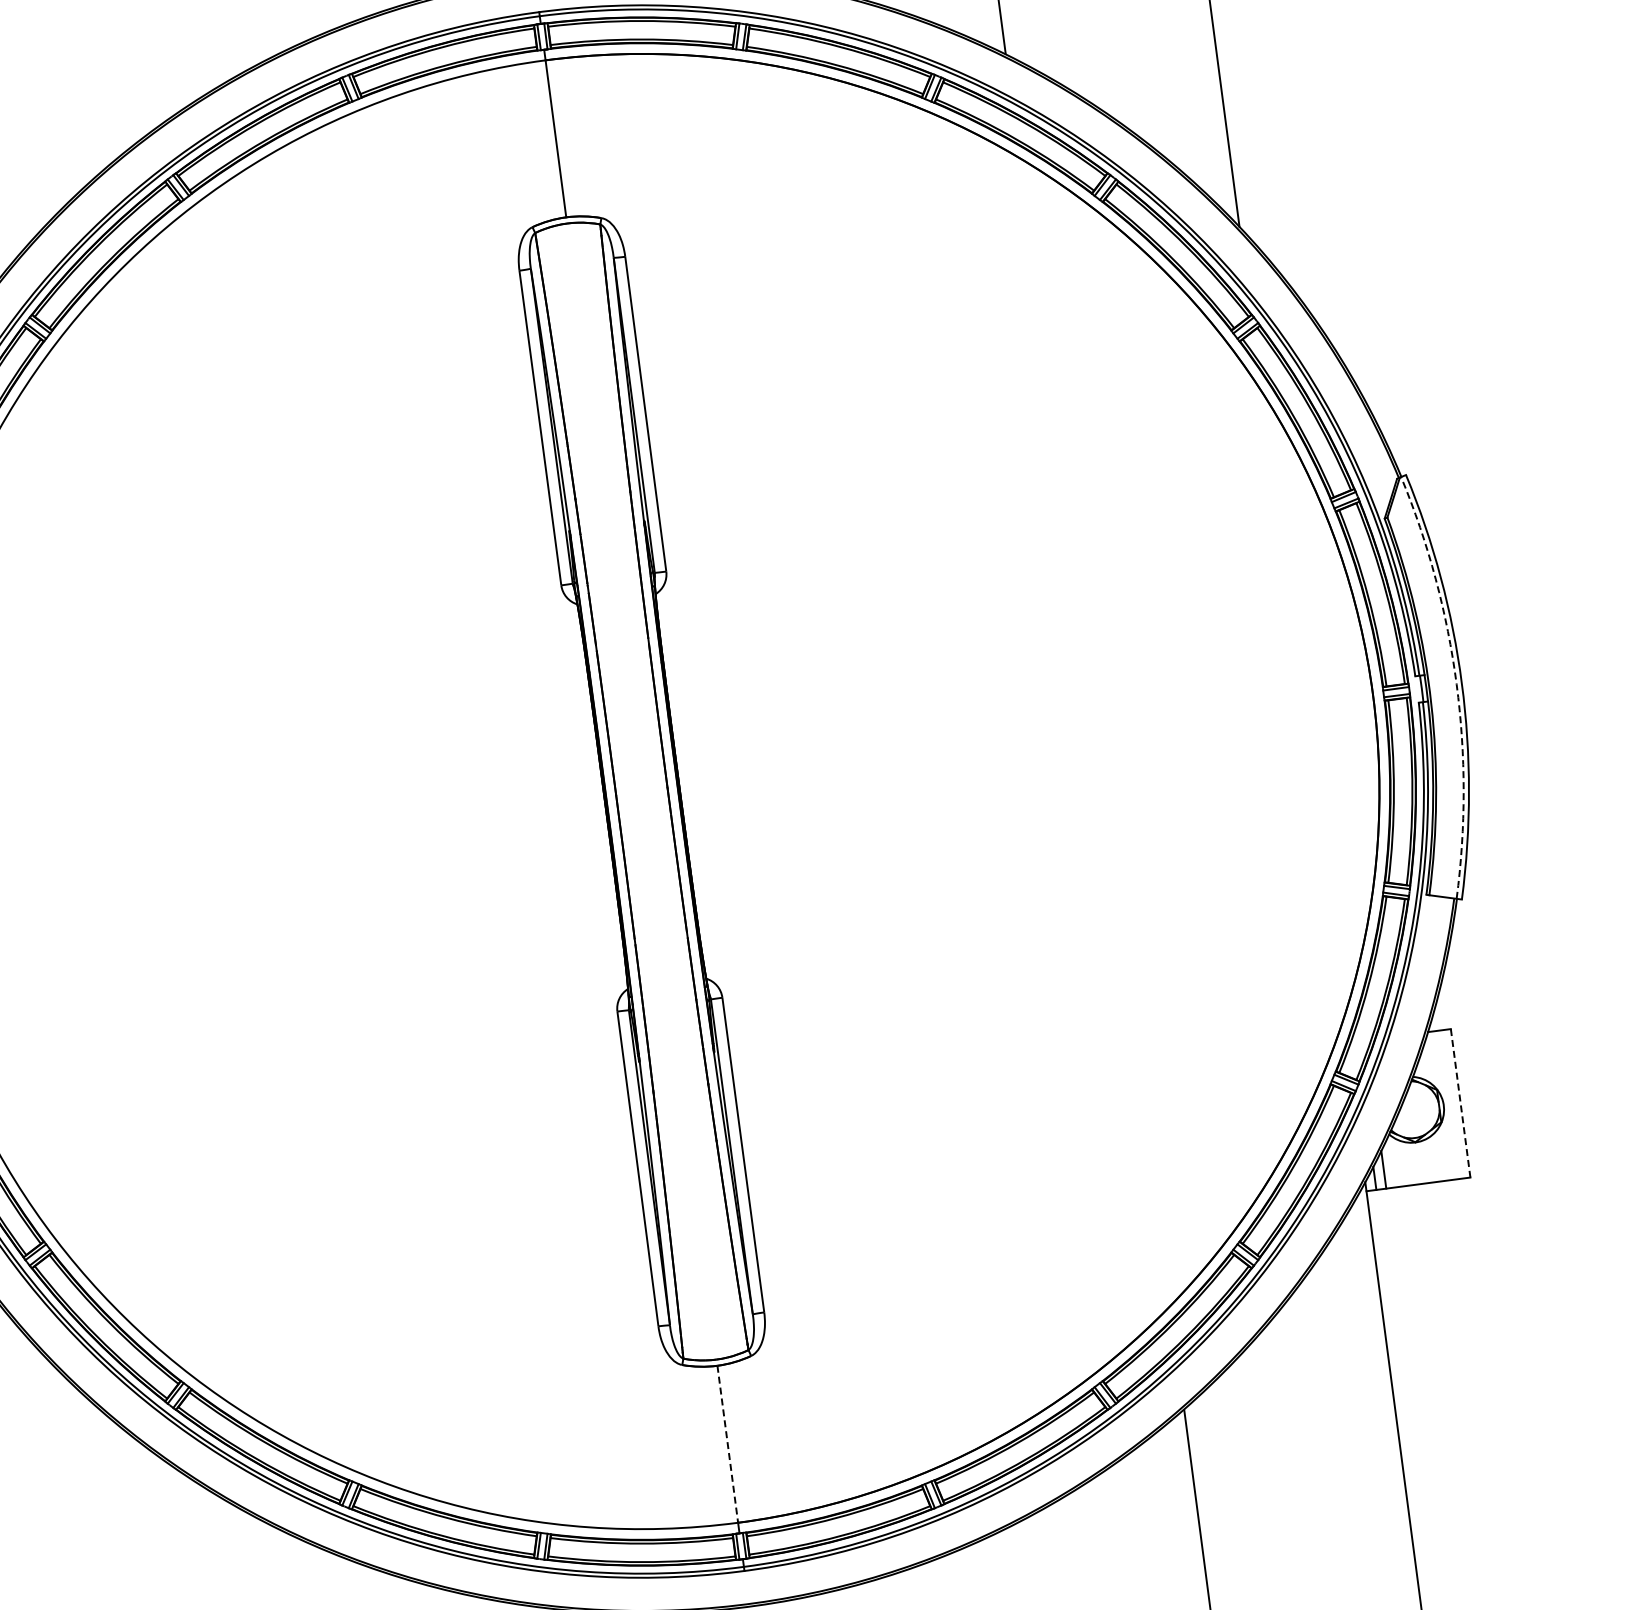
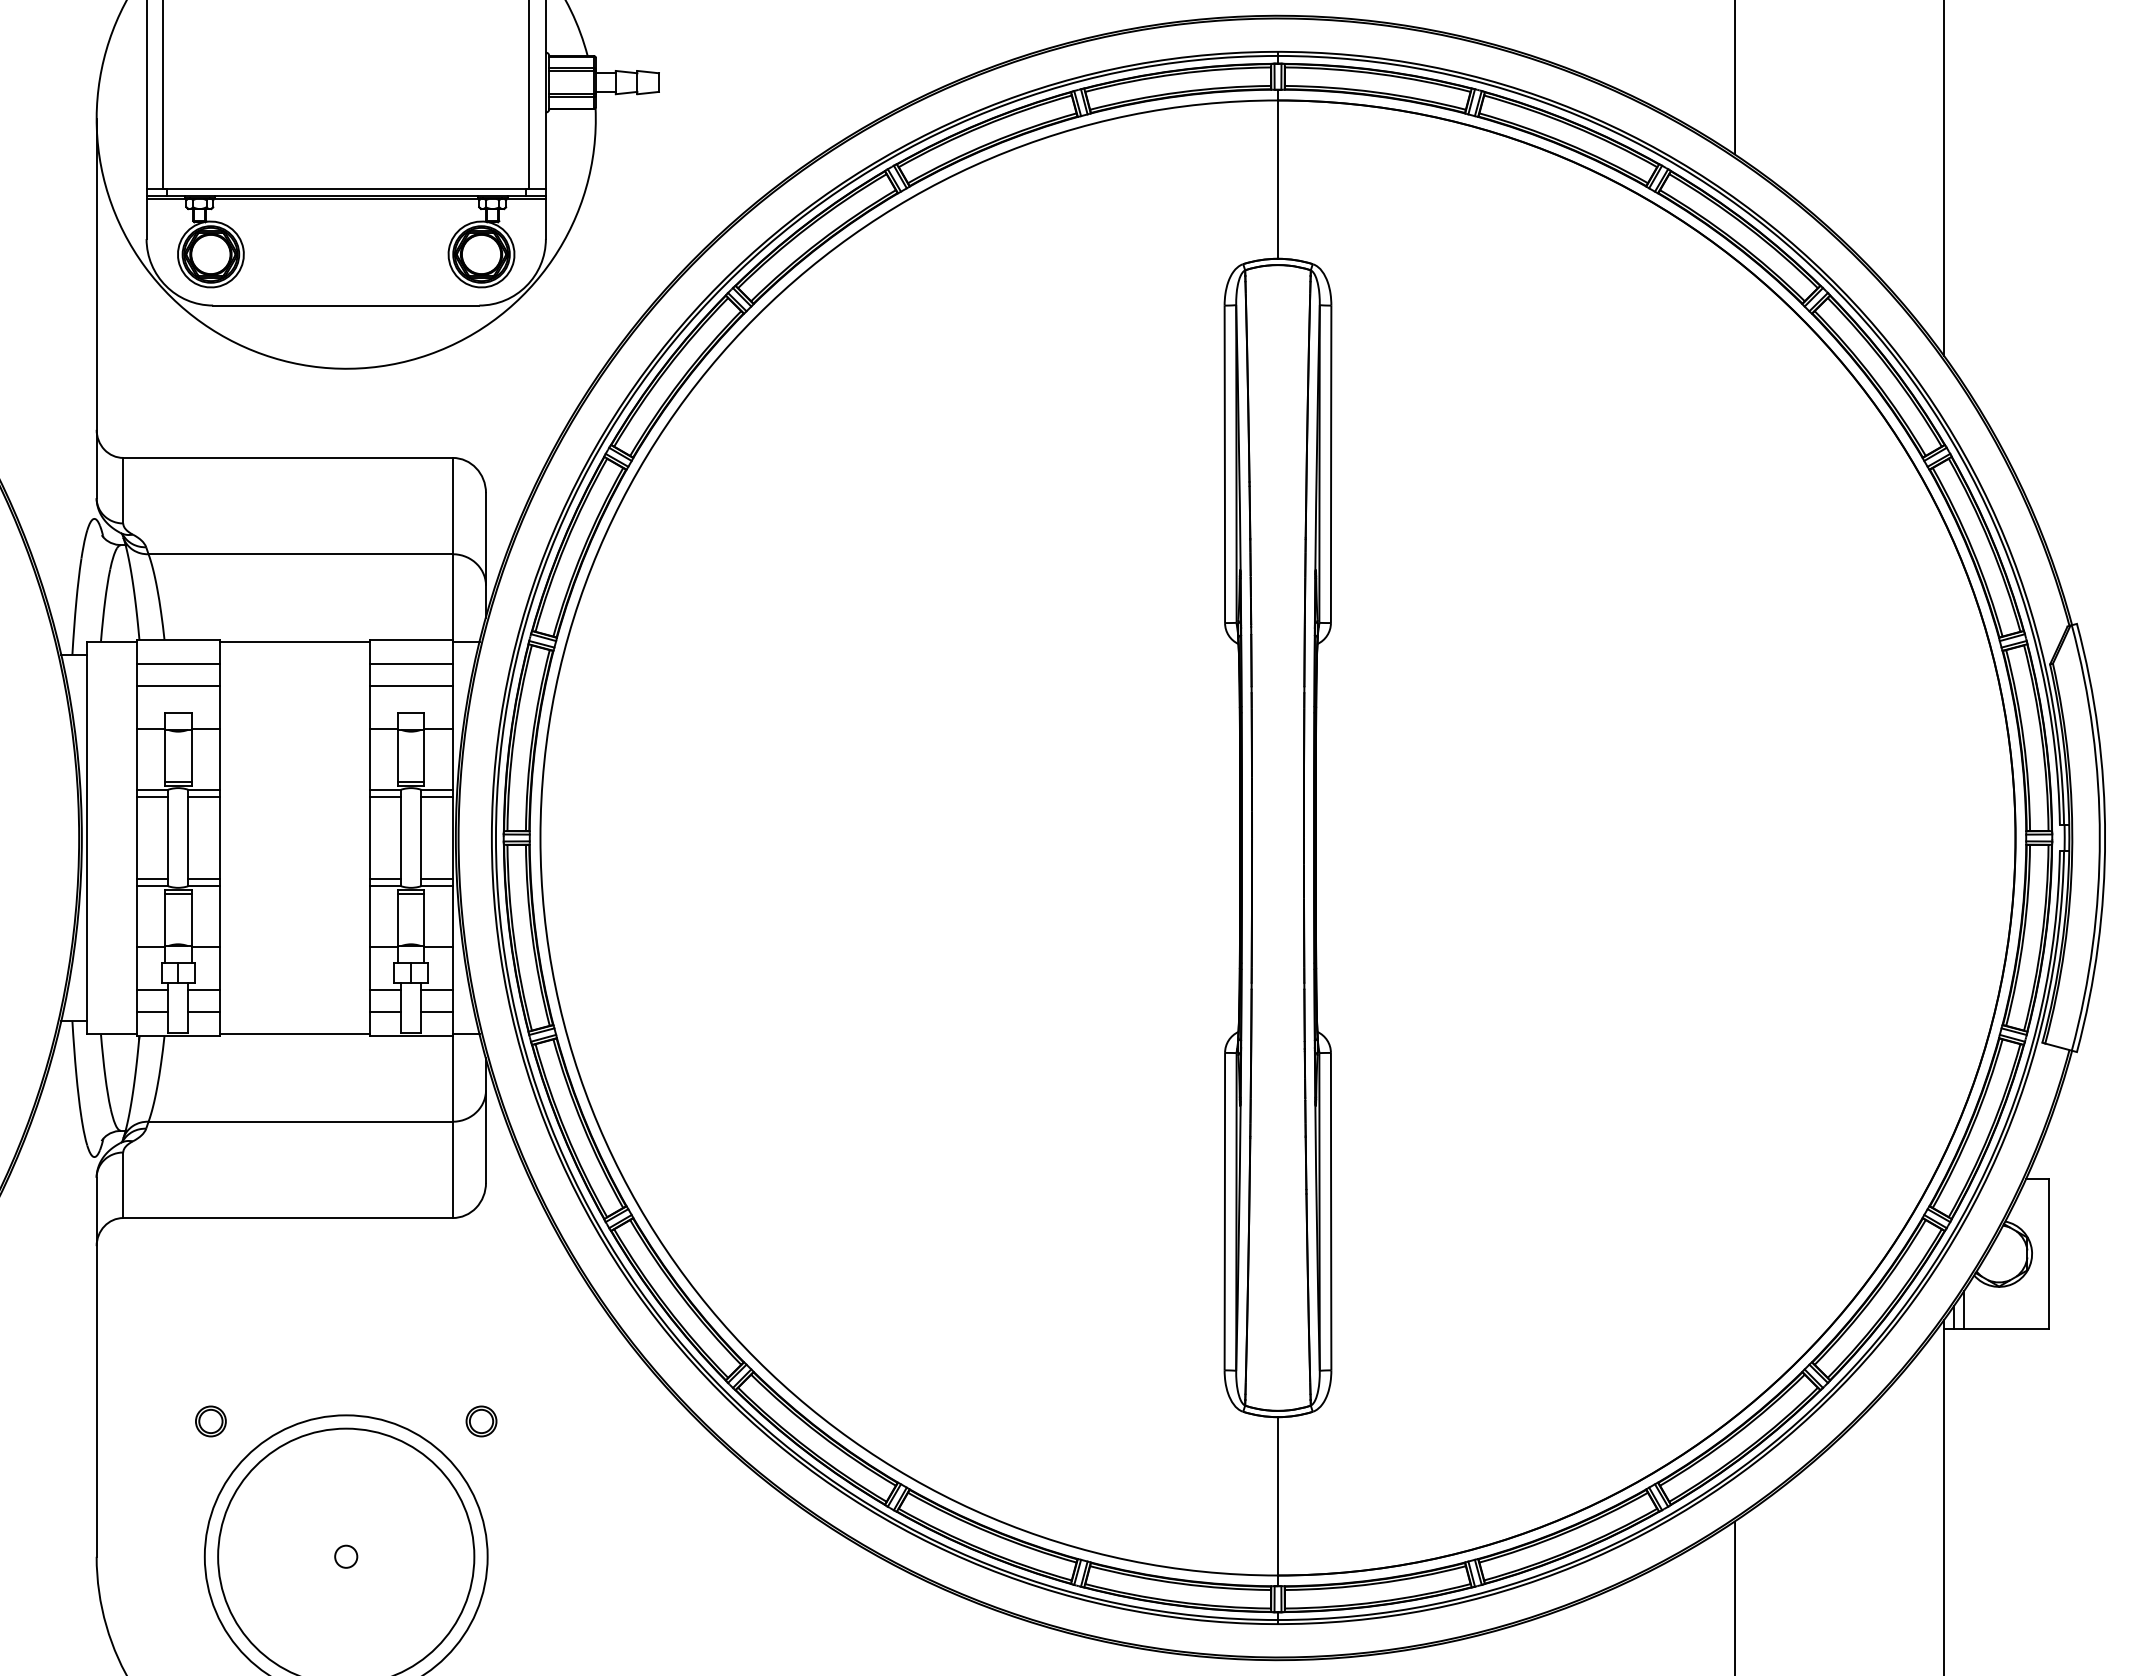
arc: (1456, 683) -> (2099, 837), dashed -> solid
line: (1460, 1102) -> (2049, 1253), dashed -> solid
line: (728, 1444) -> (1278, 1496), dashed -> solid

